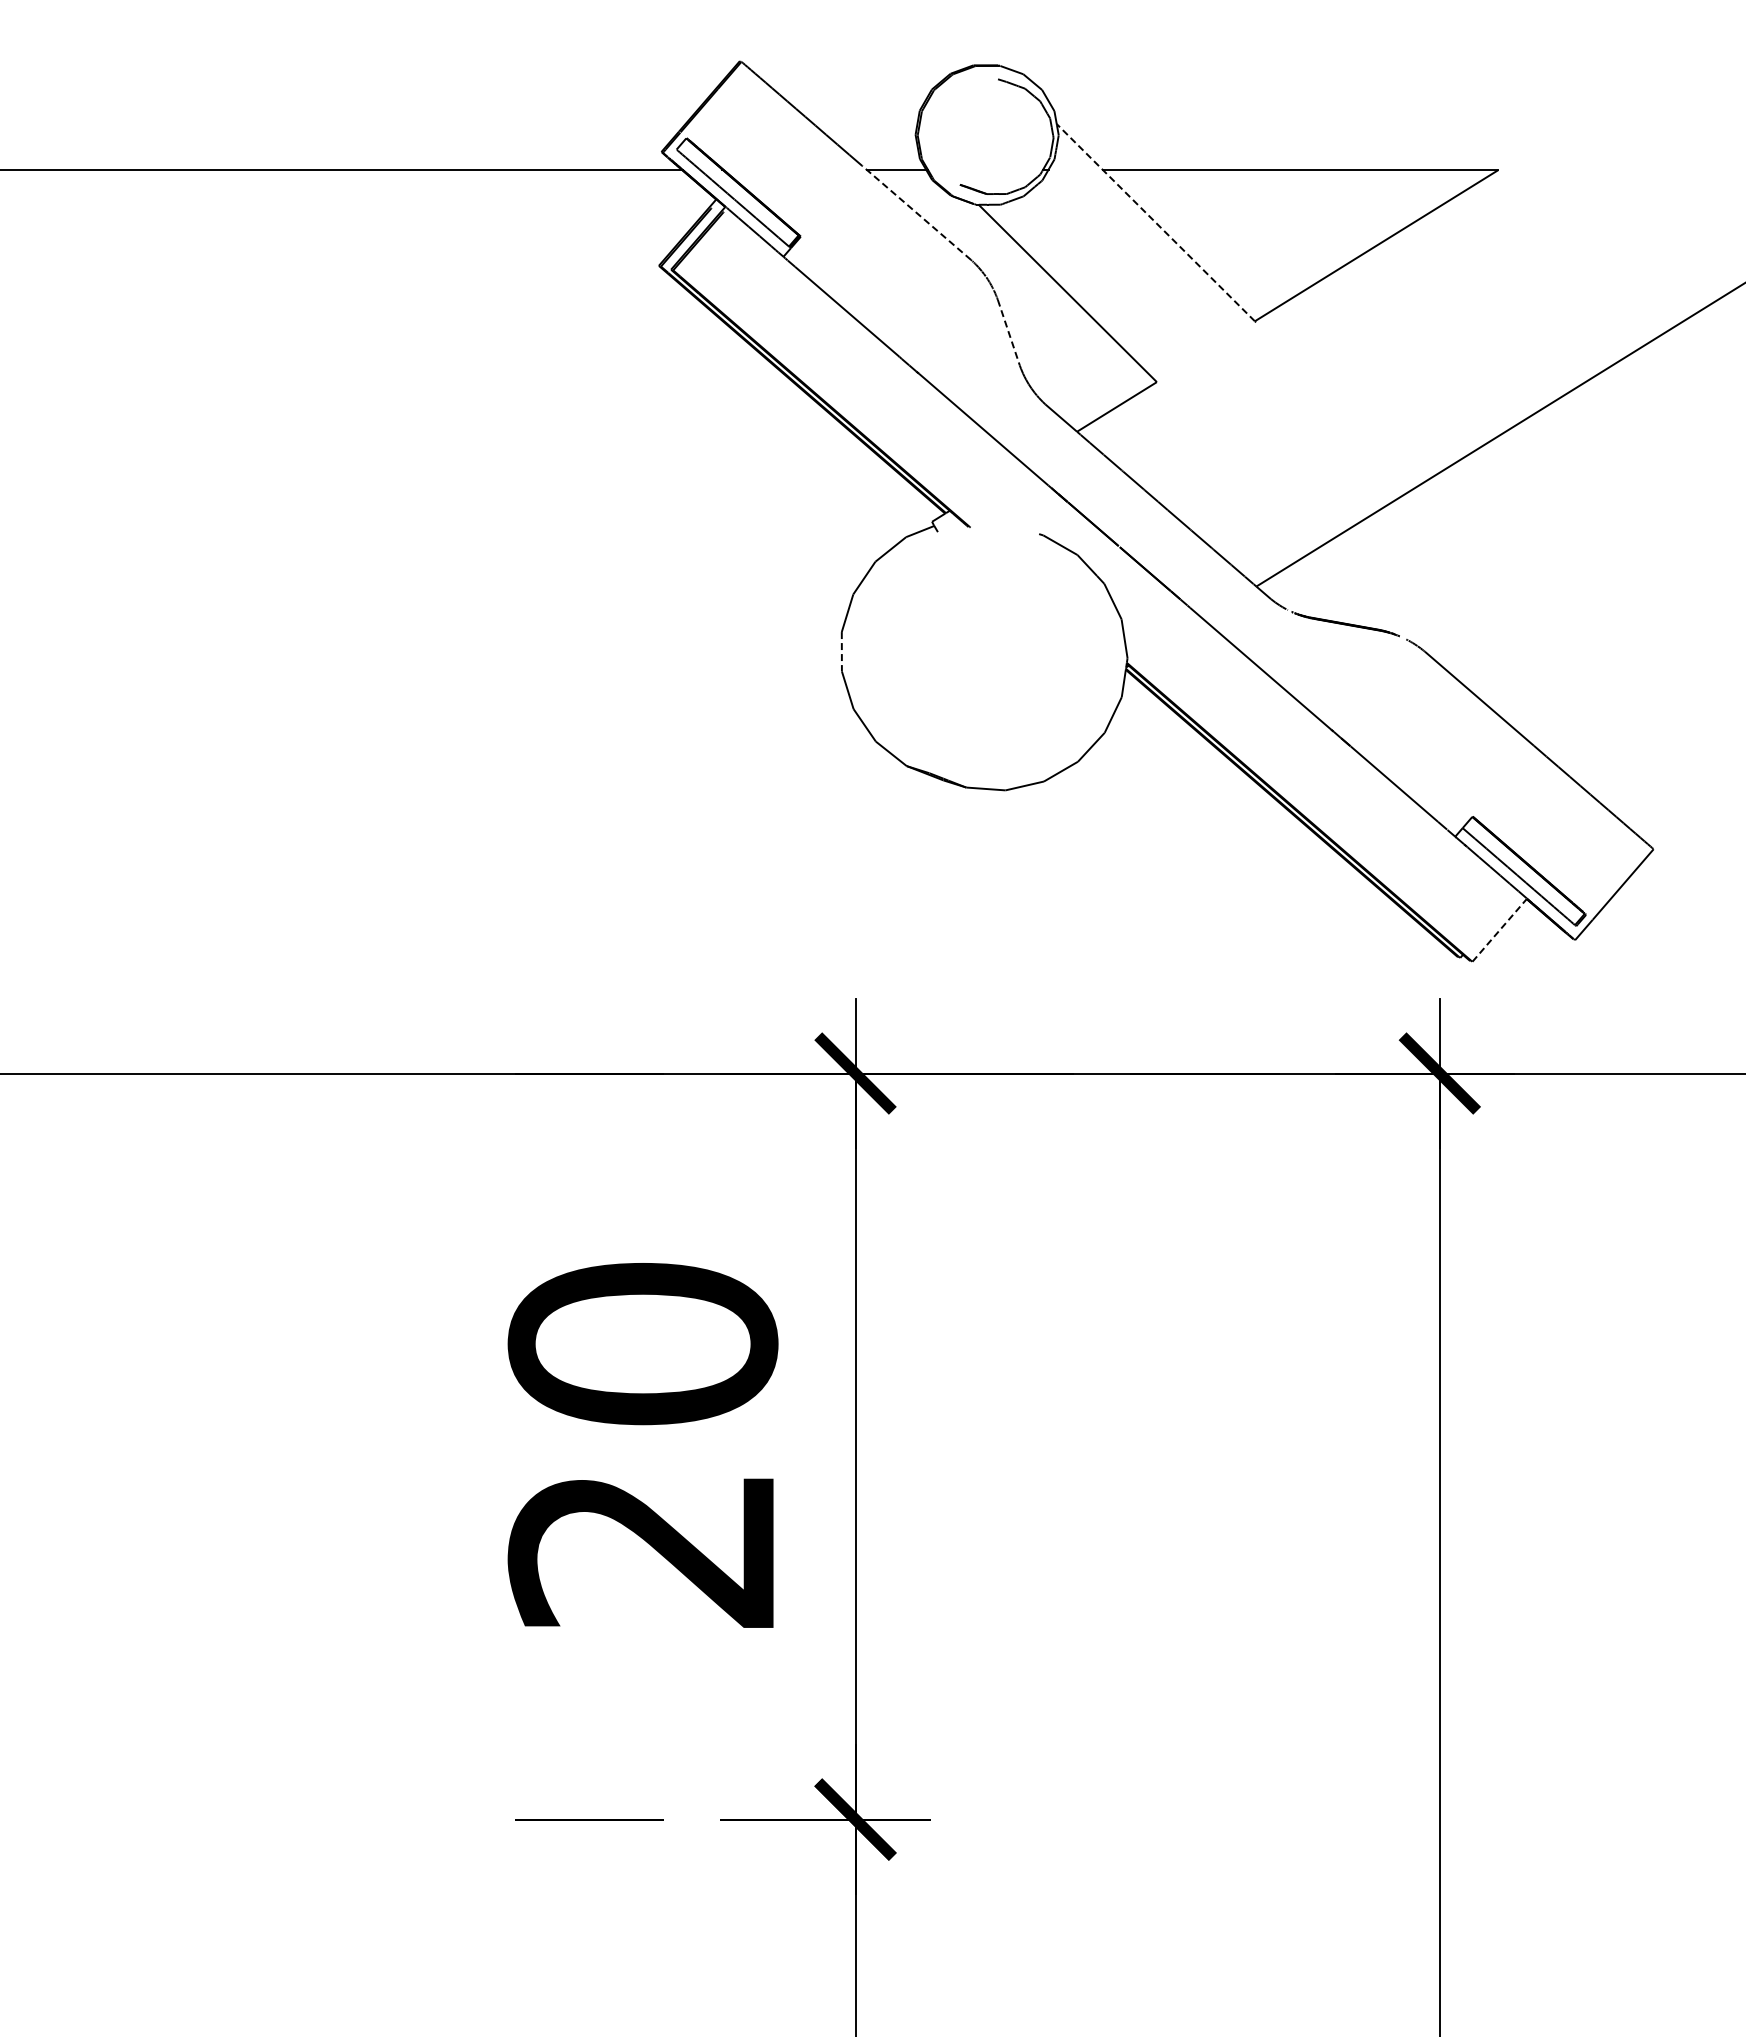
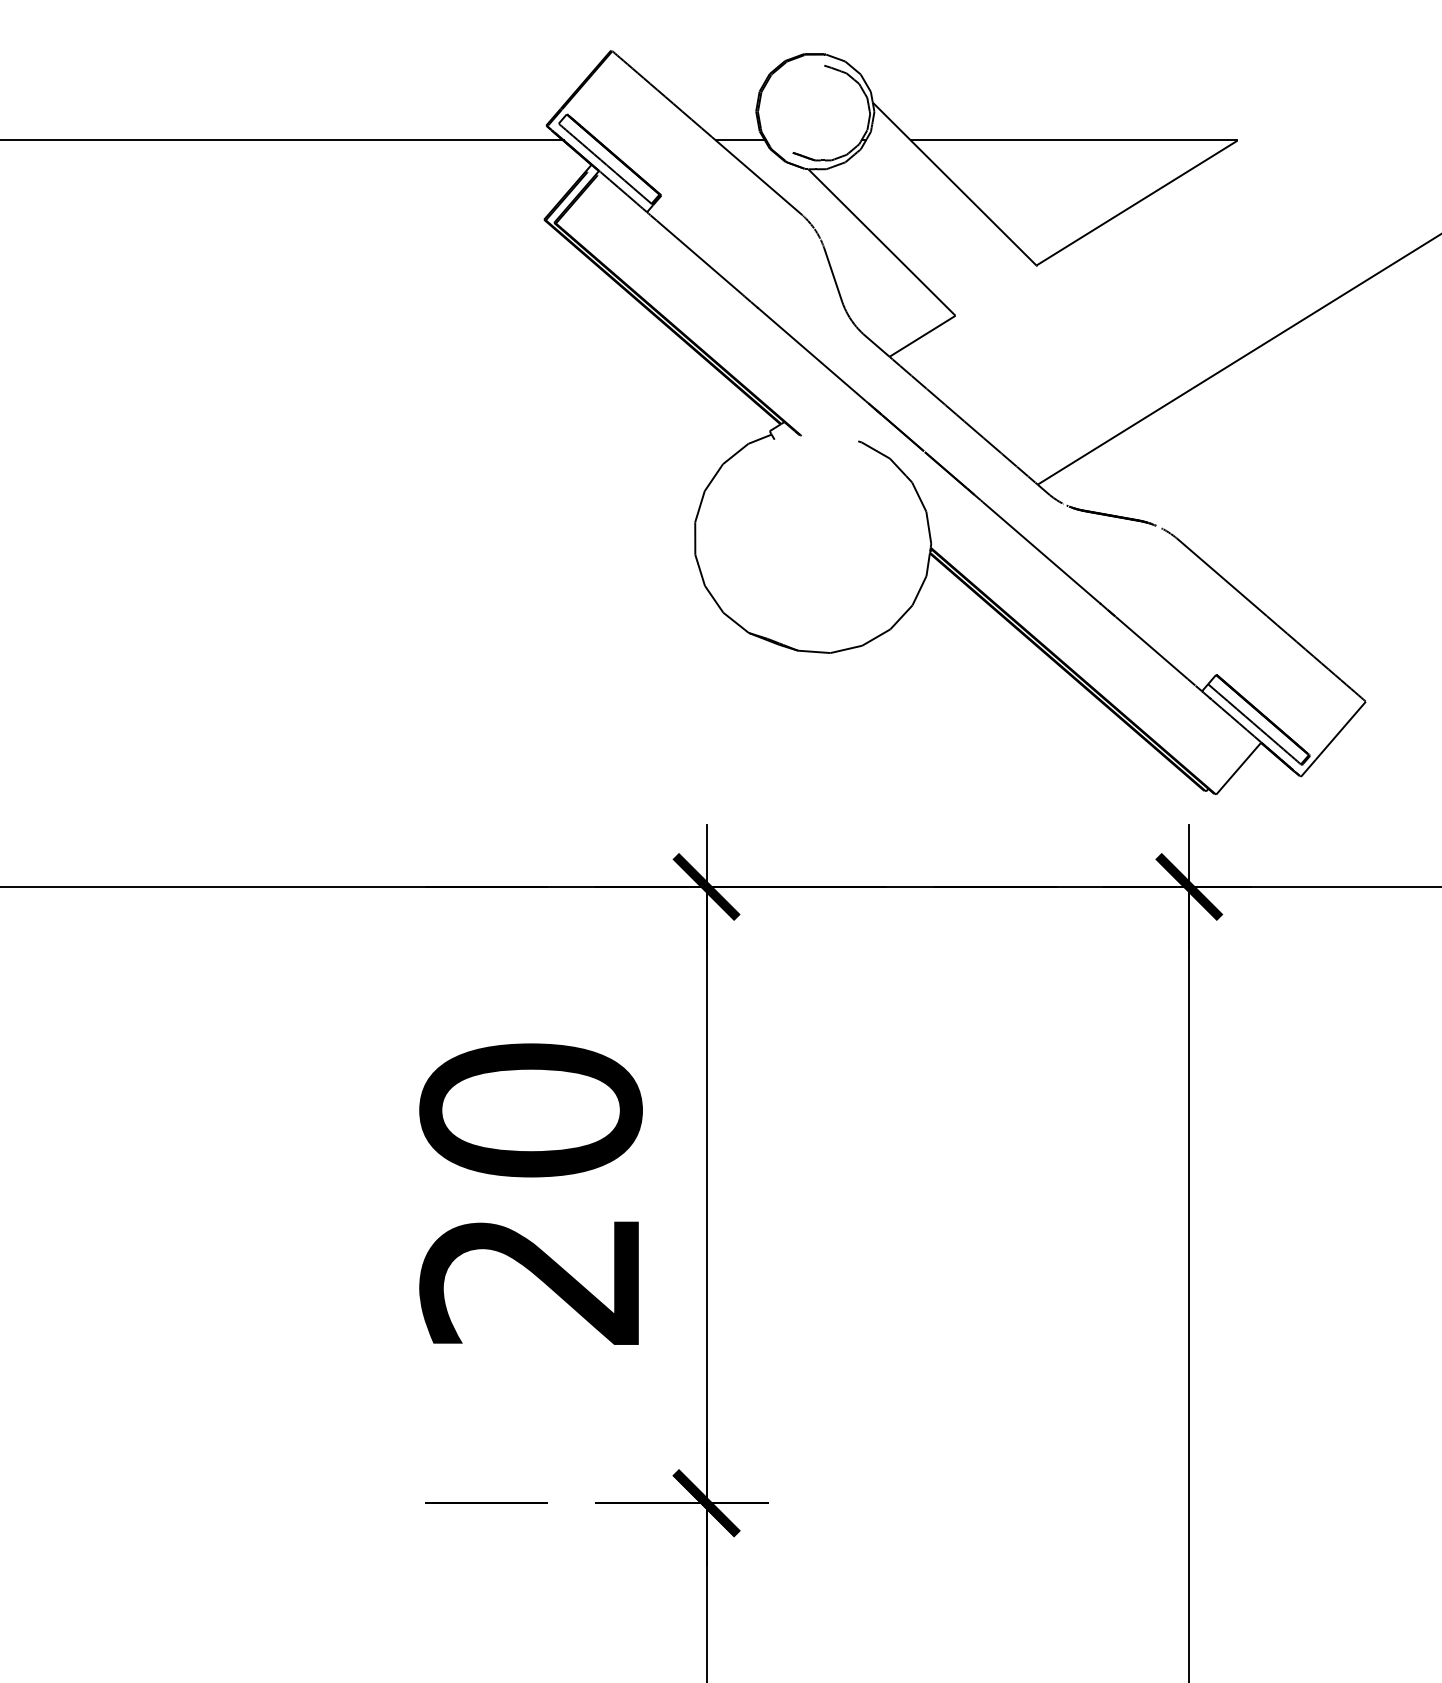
line: (916, 212) -> (756, 175), dashed -> solid
line: (1155, 222) -> (954, 183), dashed -> solid
line: (1008, 332) -> (832, 274), dashed -> solid
line: (841, 651) -> (694, 538), dashed -> solid
line: (1499, 930) -> (1238, 768), dashed -> solid

